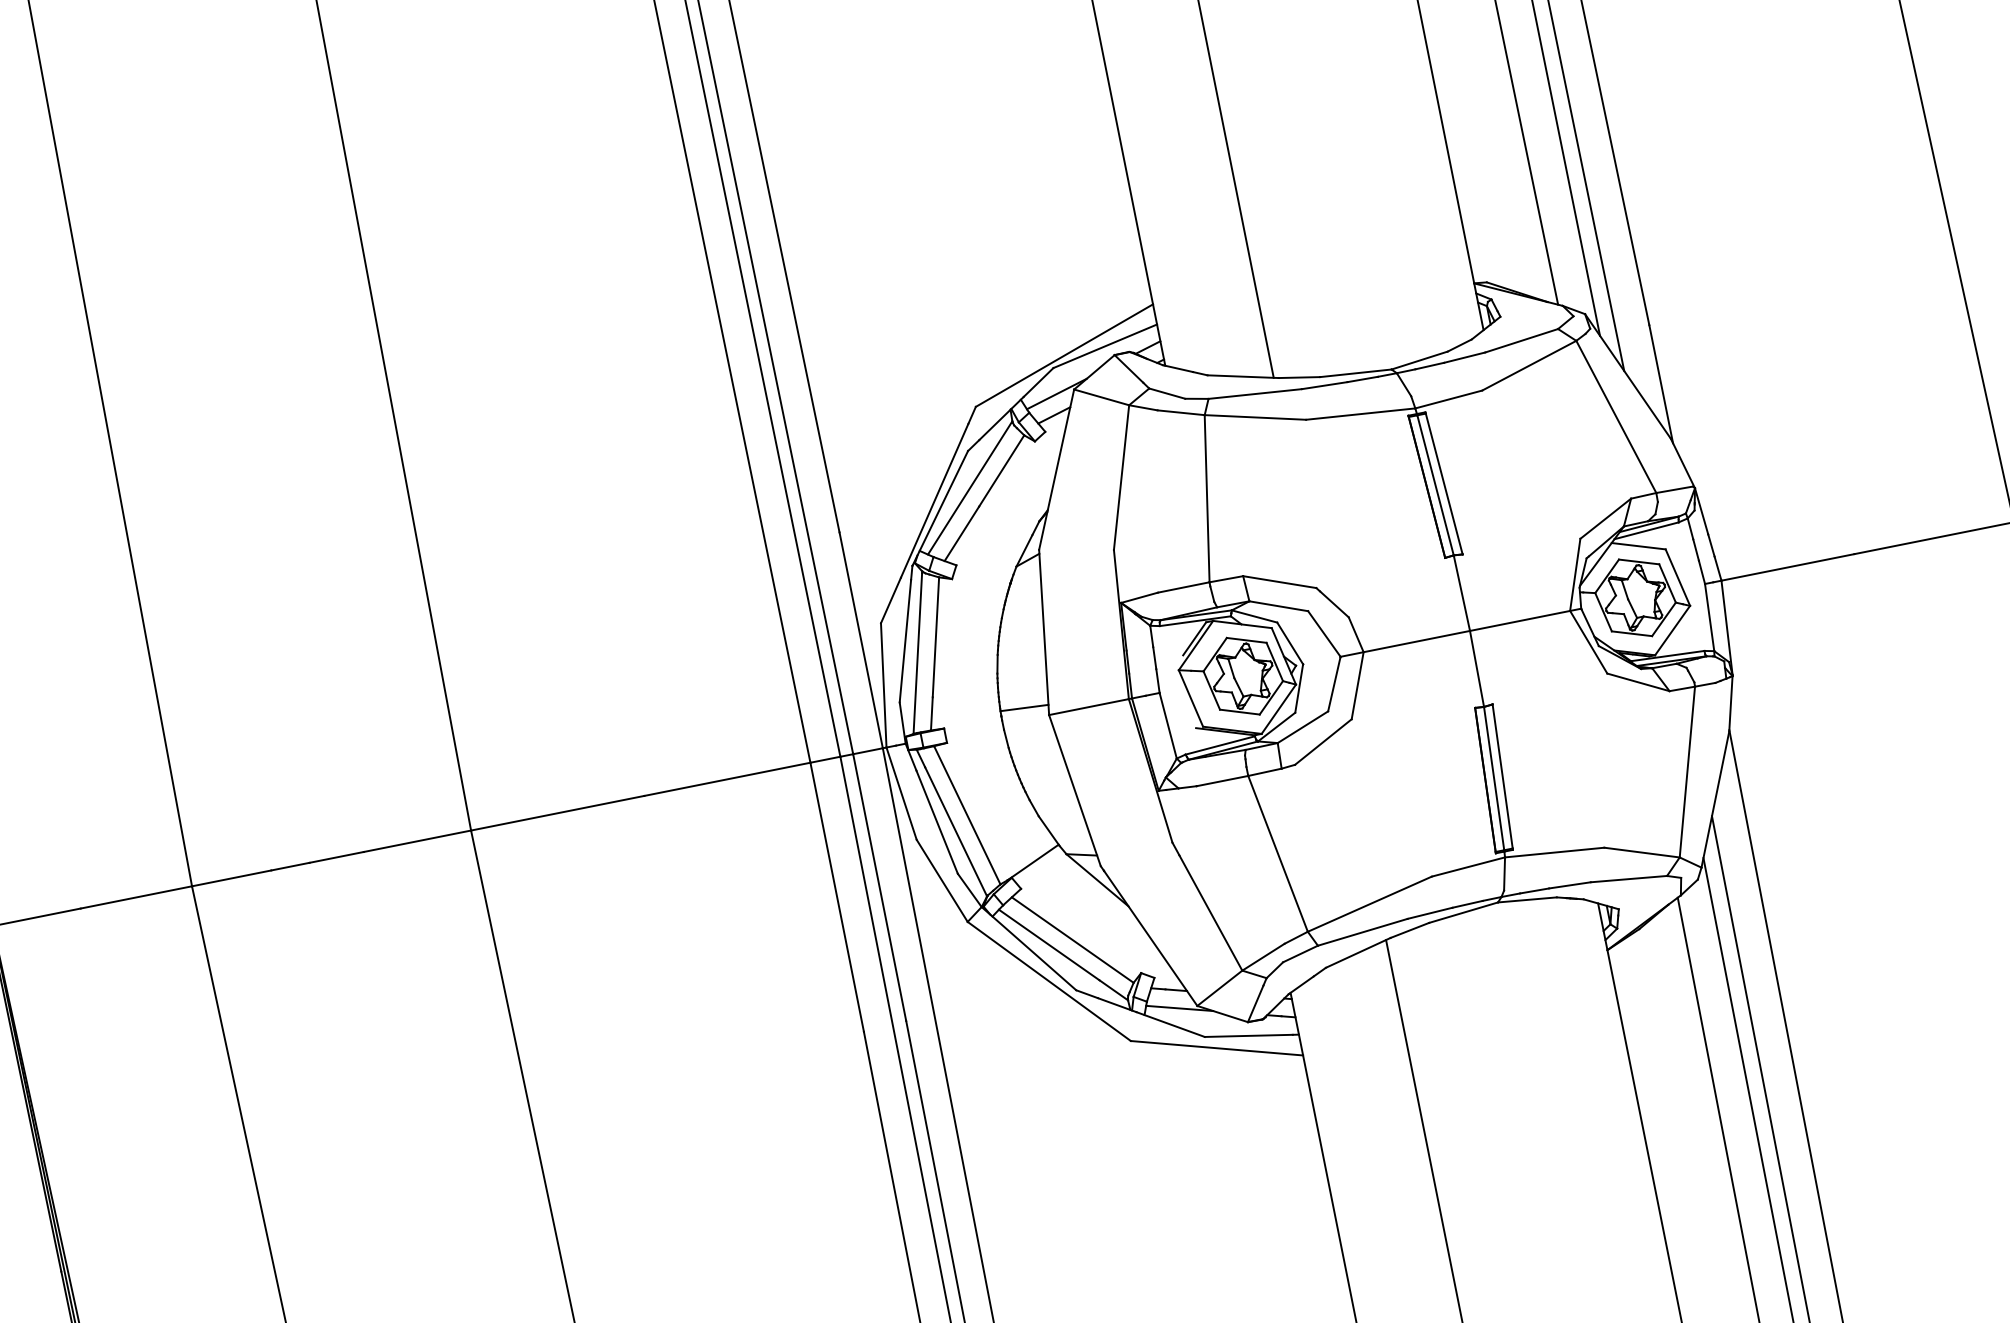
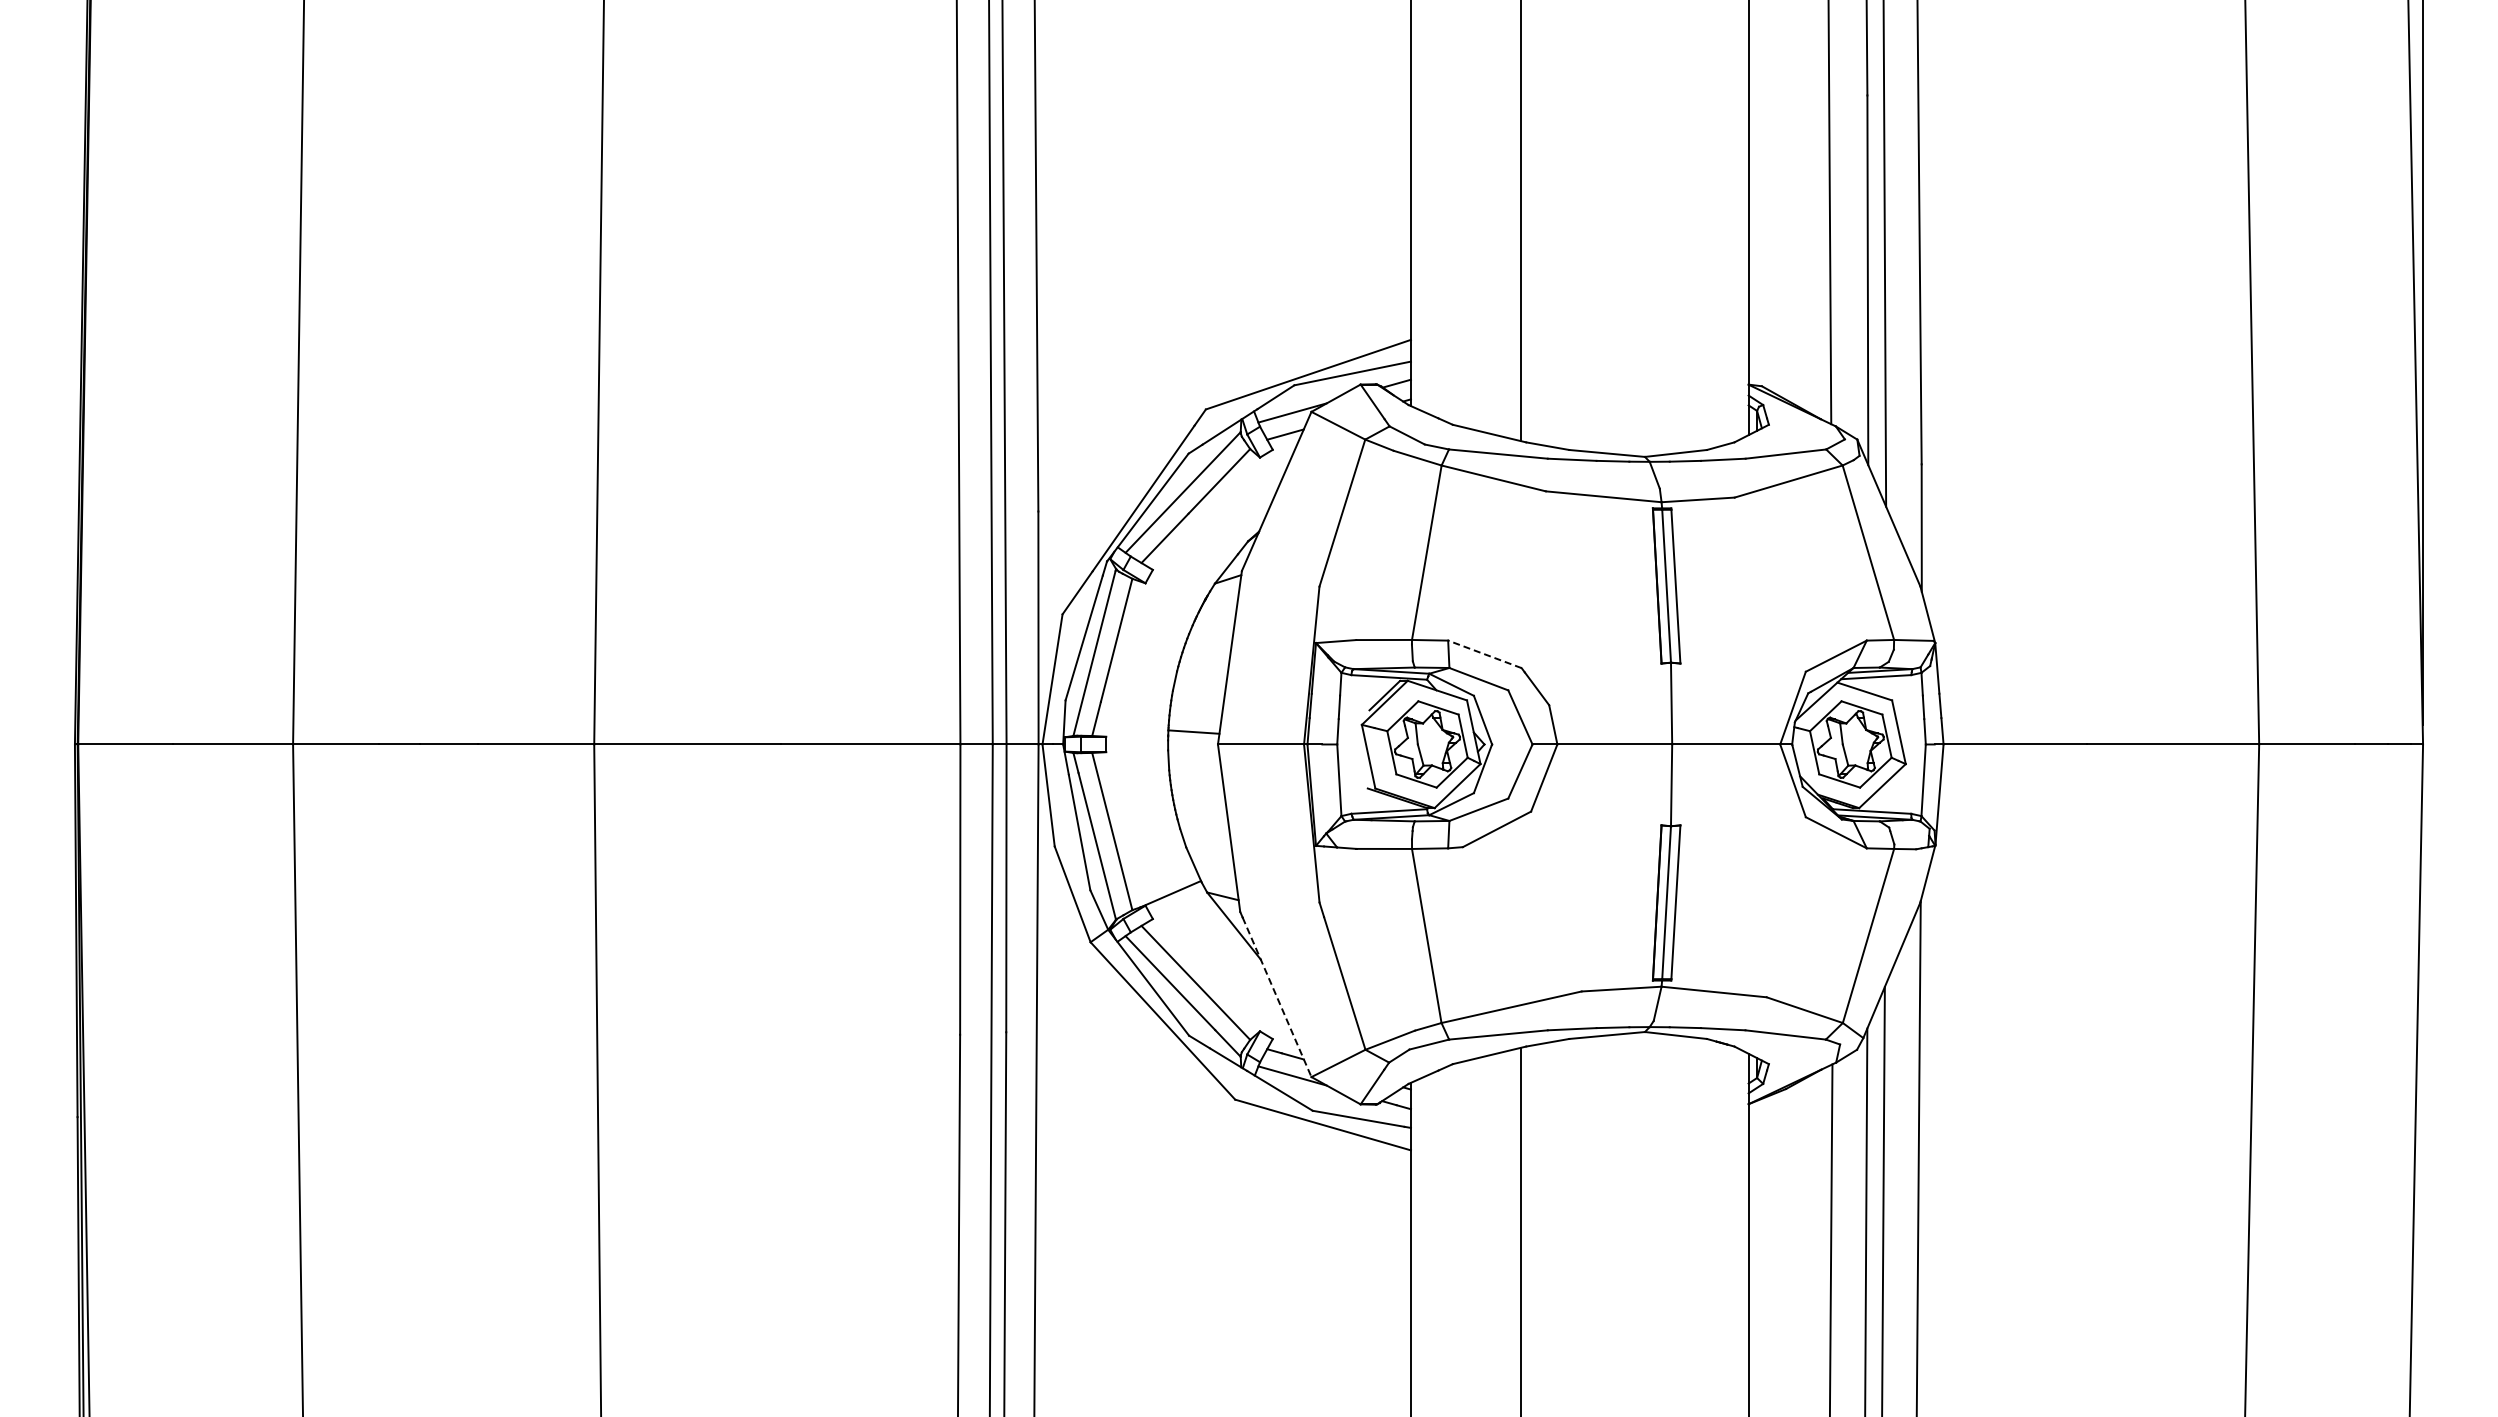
line: (1279, 582) -> (1484, 654), solid -> dashed
line: (1151, 938) -> (1277, 997), solid -> dashed

